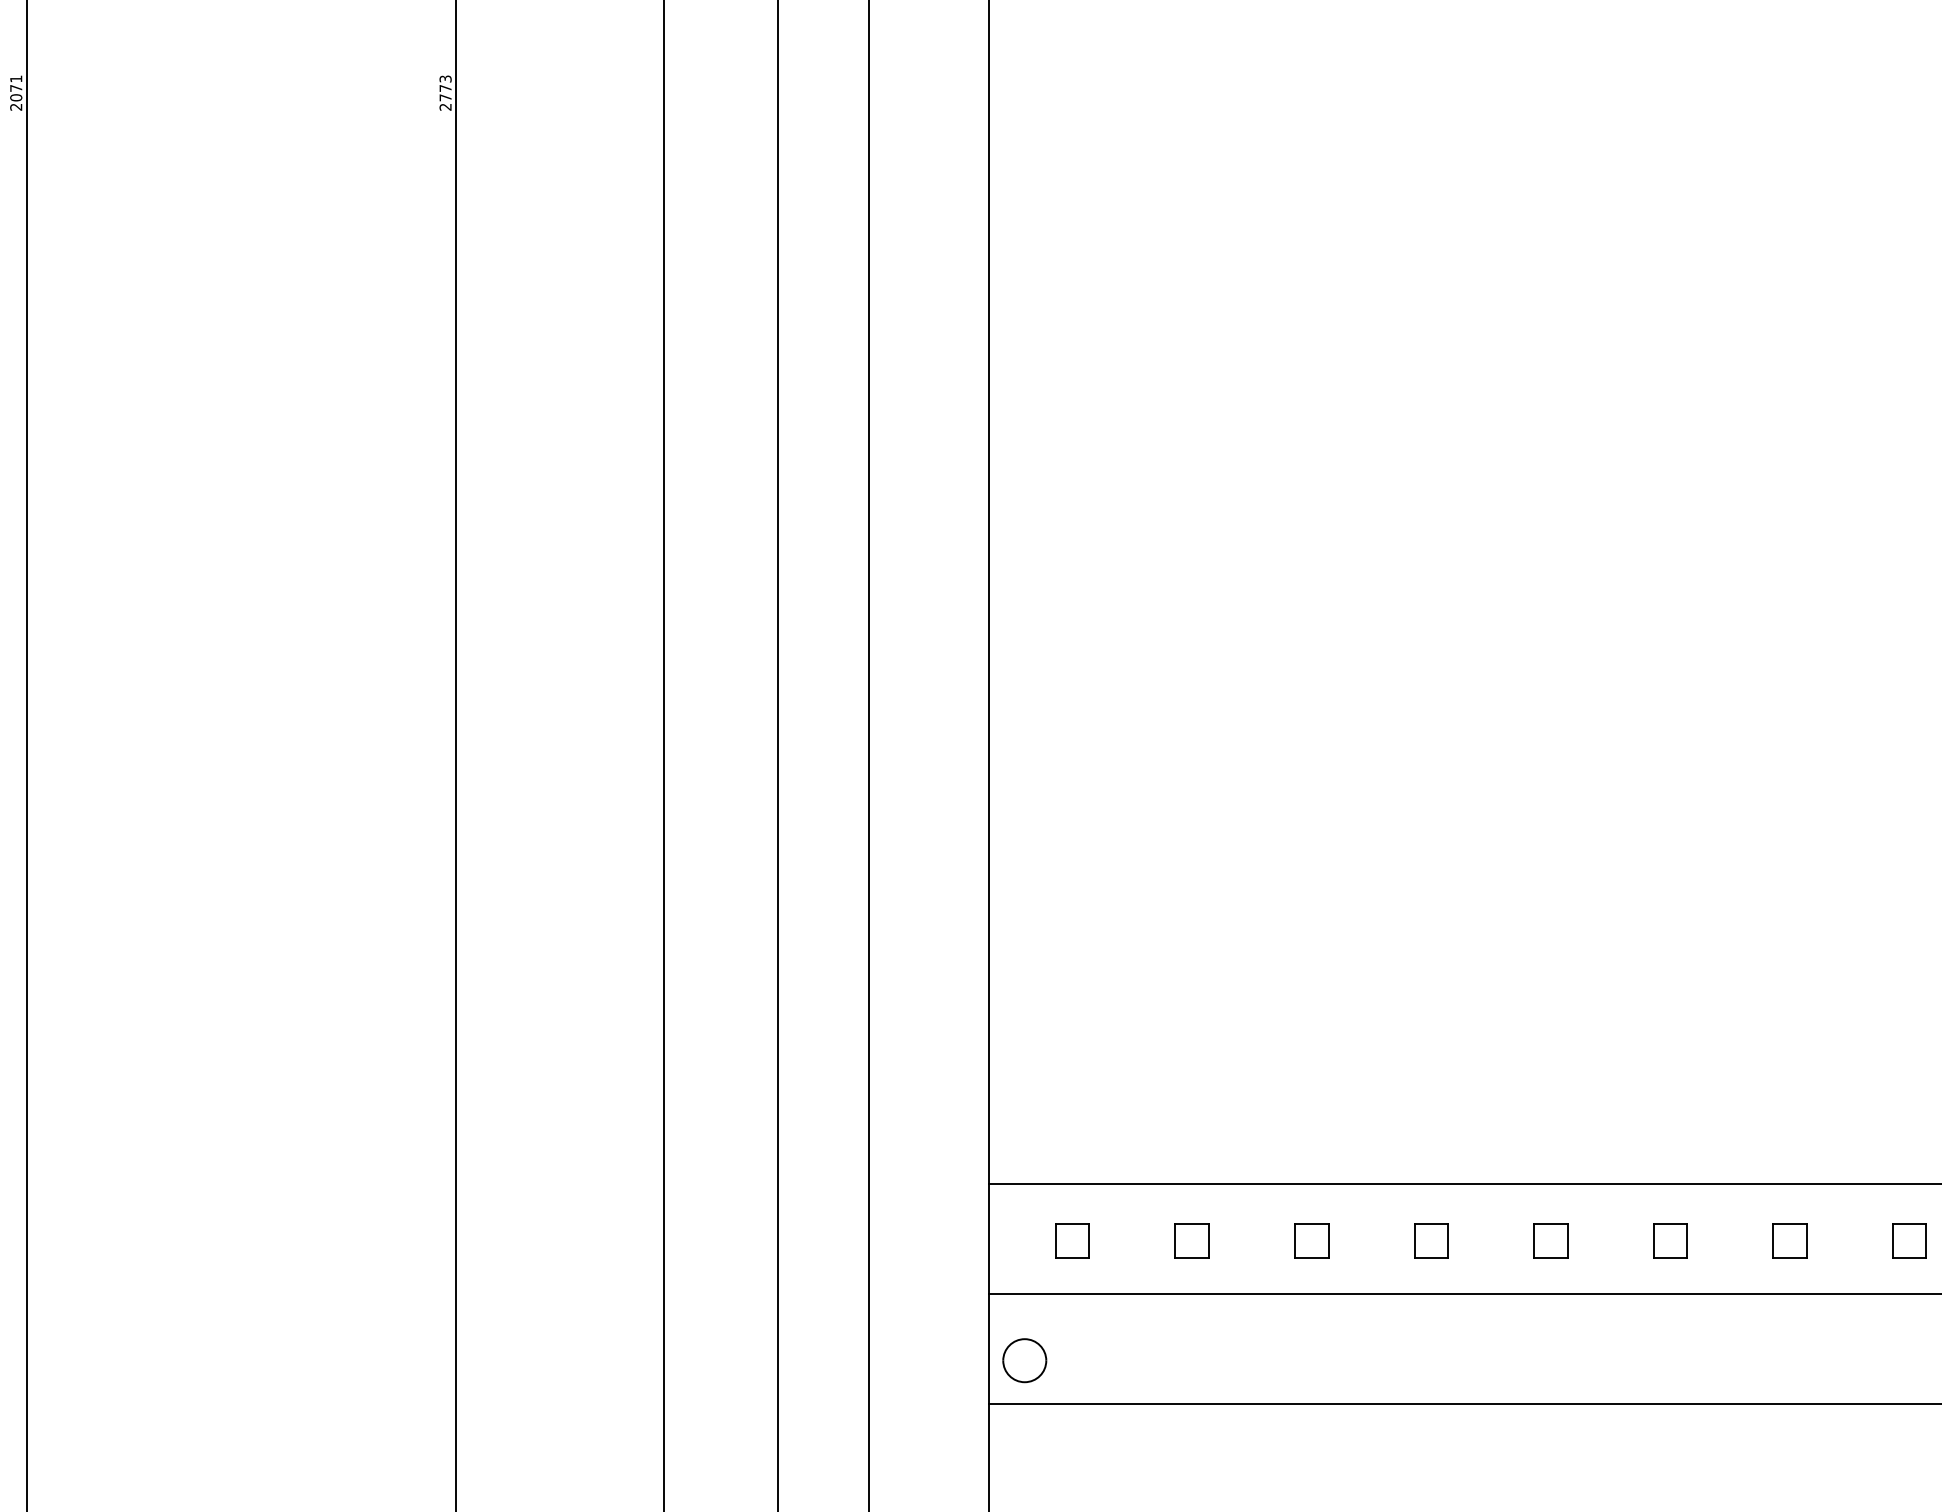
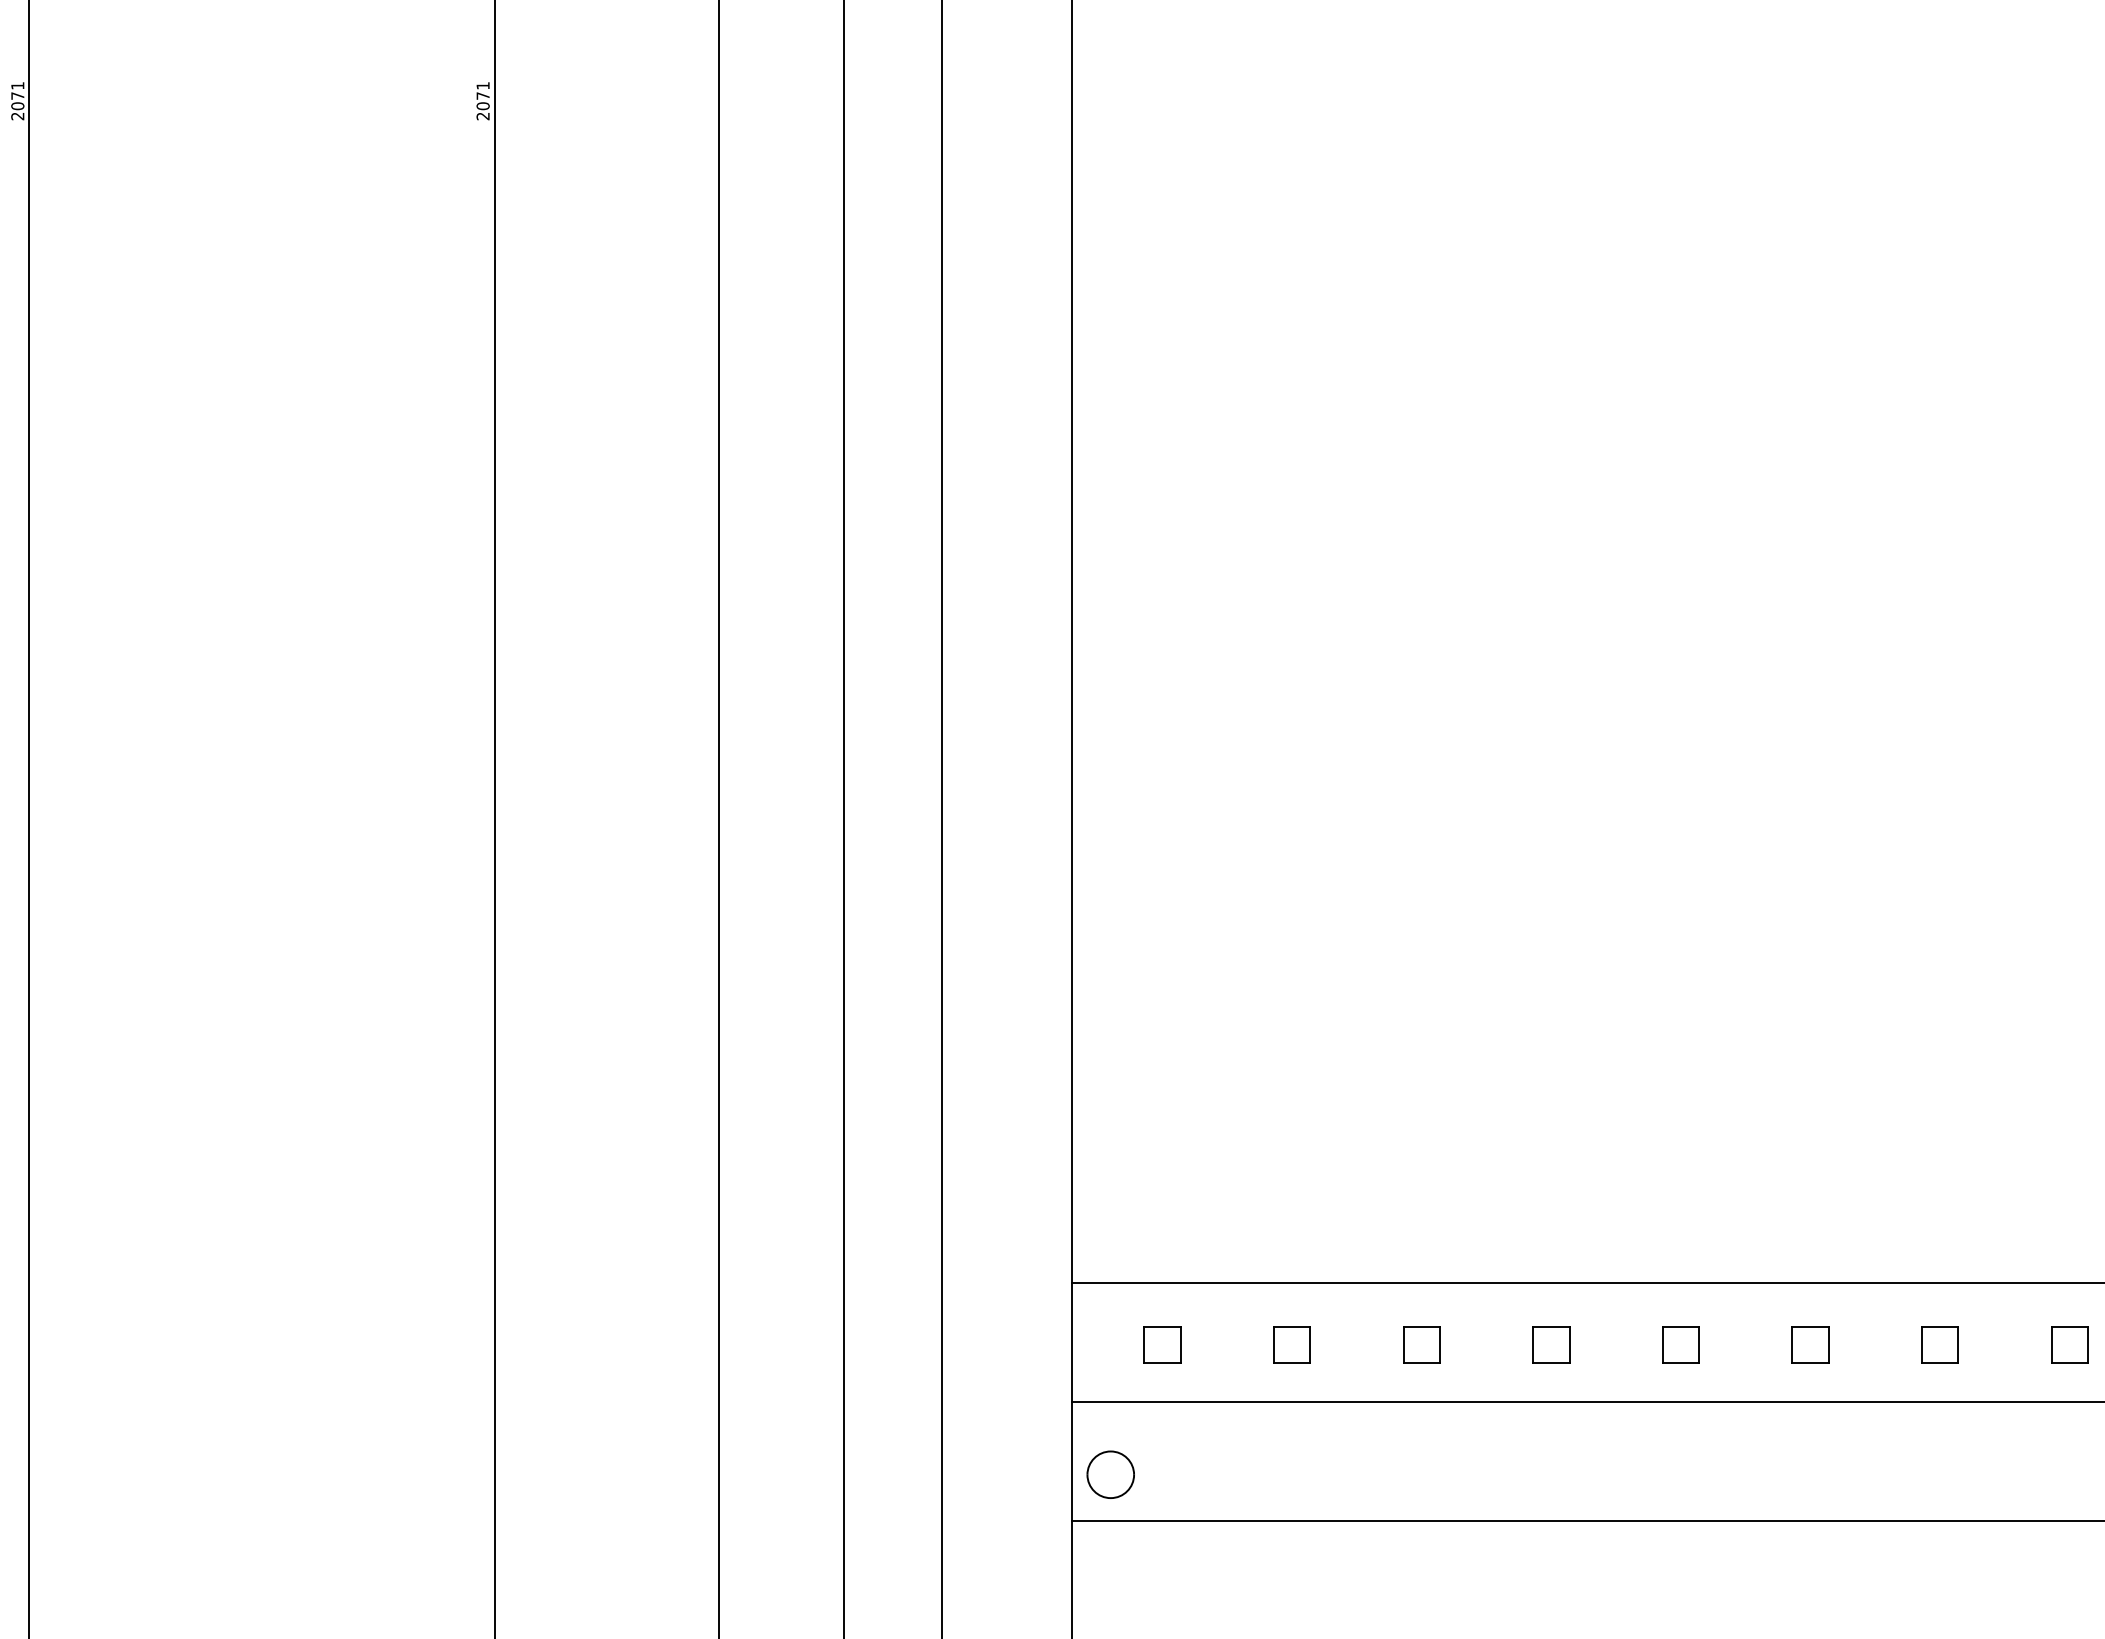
text: (445, 88) -> (483, 96), 2773 -> 2071

